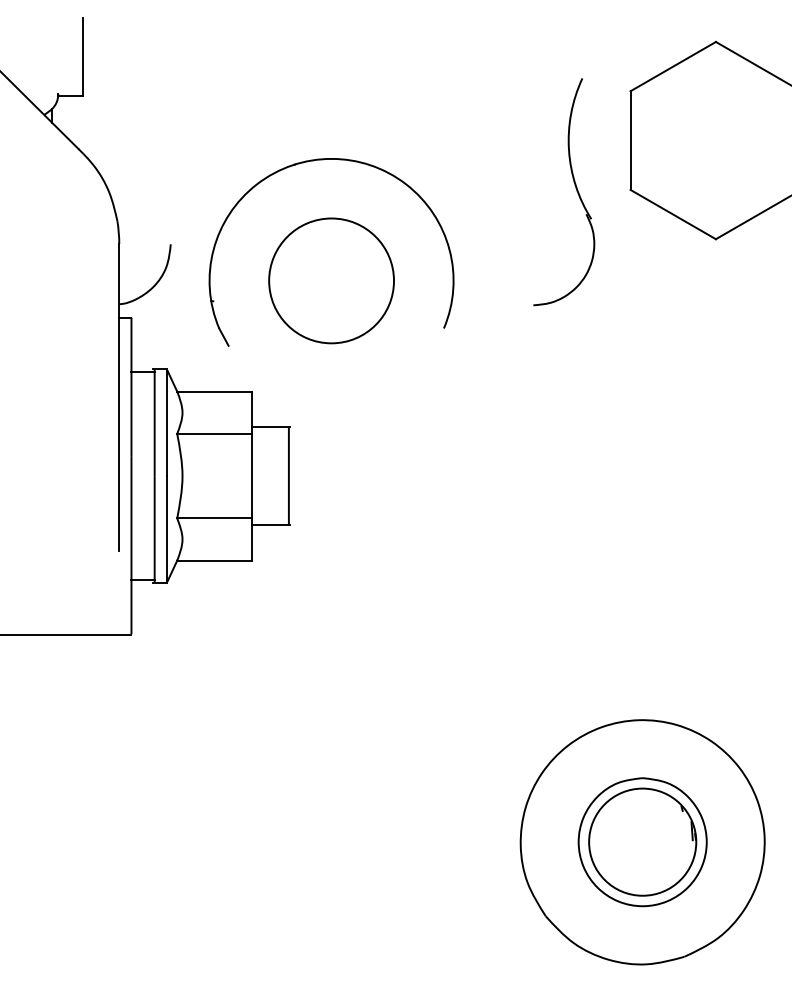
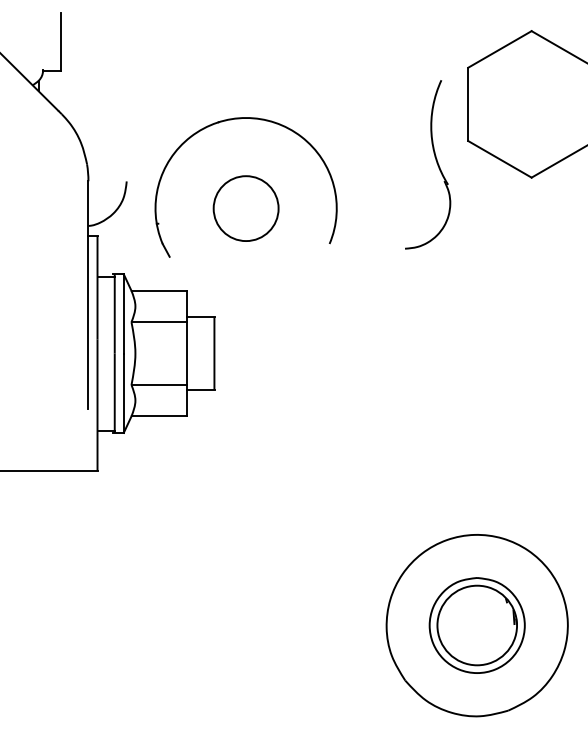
part: (574, 186) -> (435, 160), moved
circle: (330, 280) -> (245, 208), size x0.7

